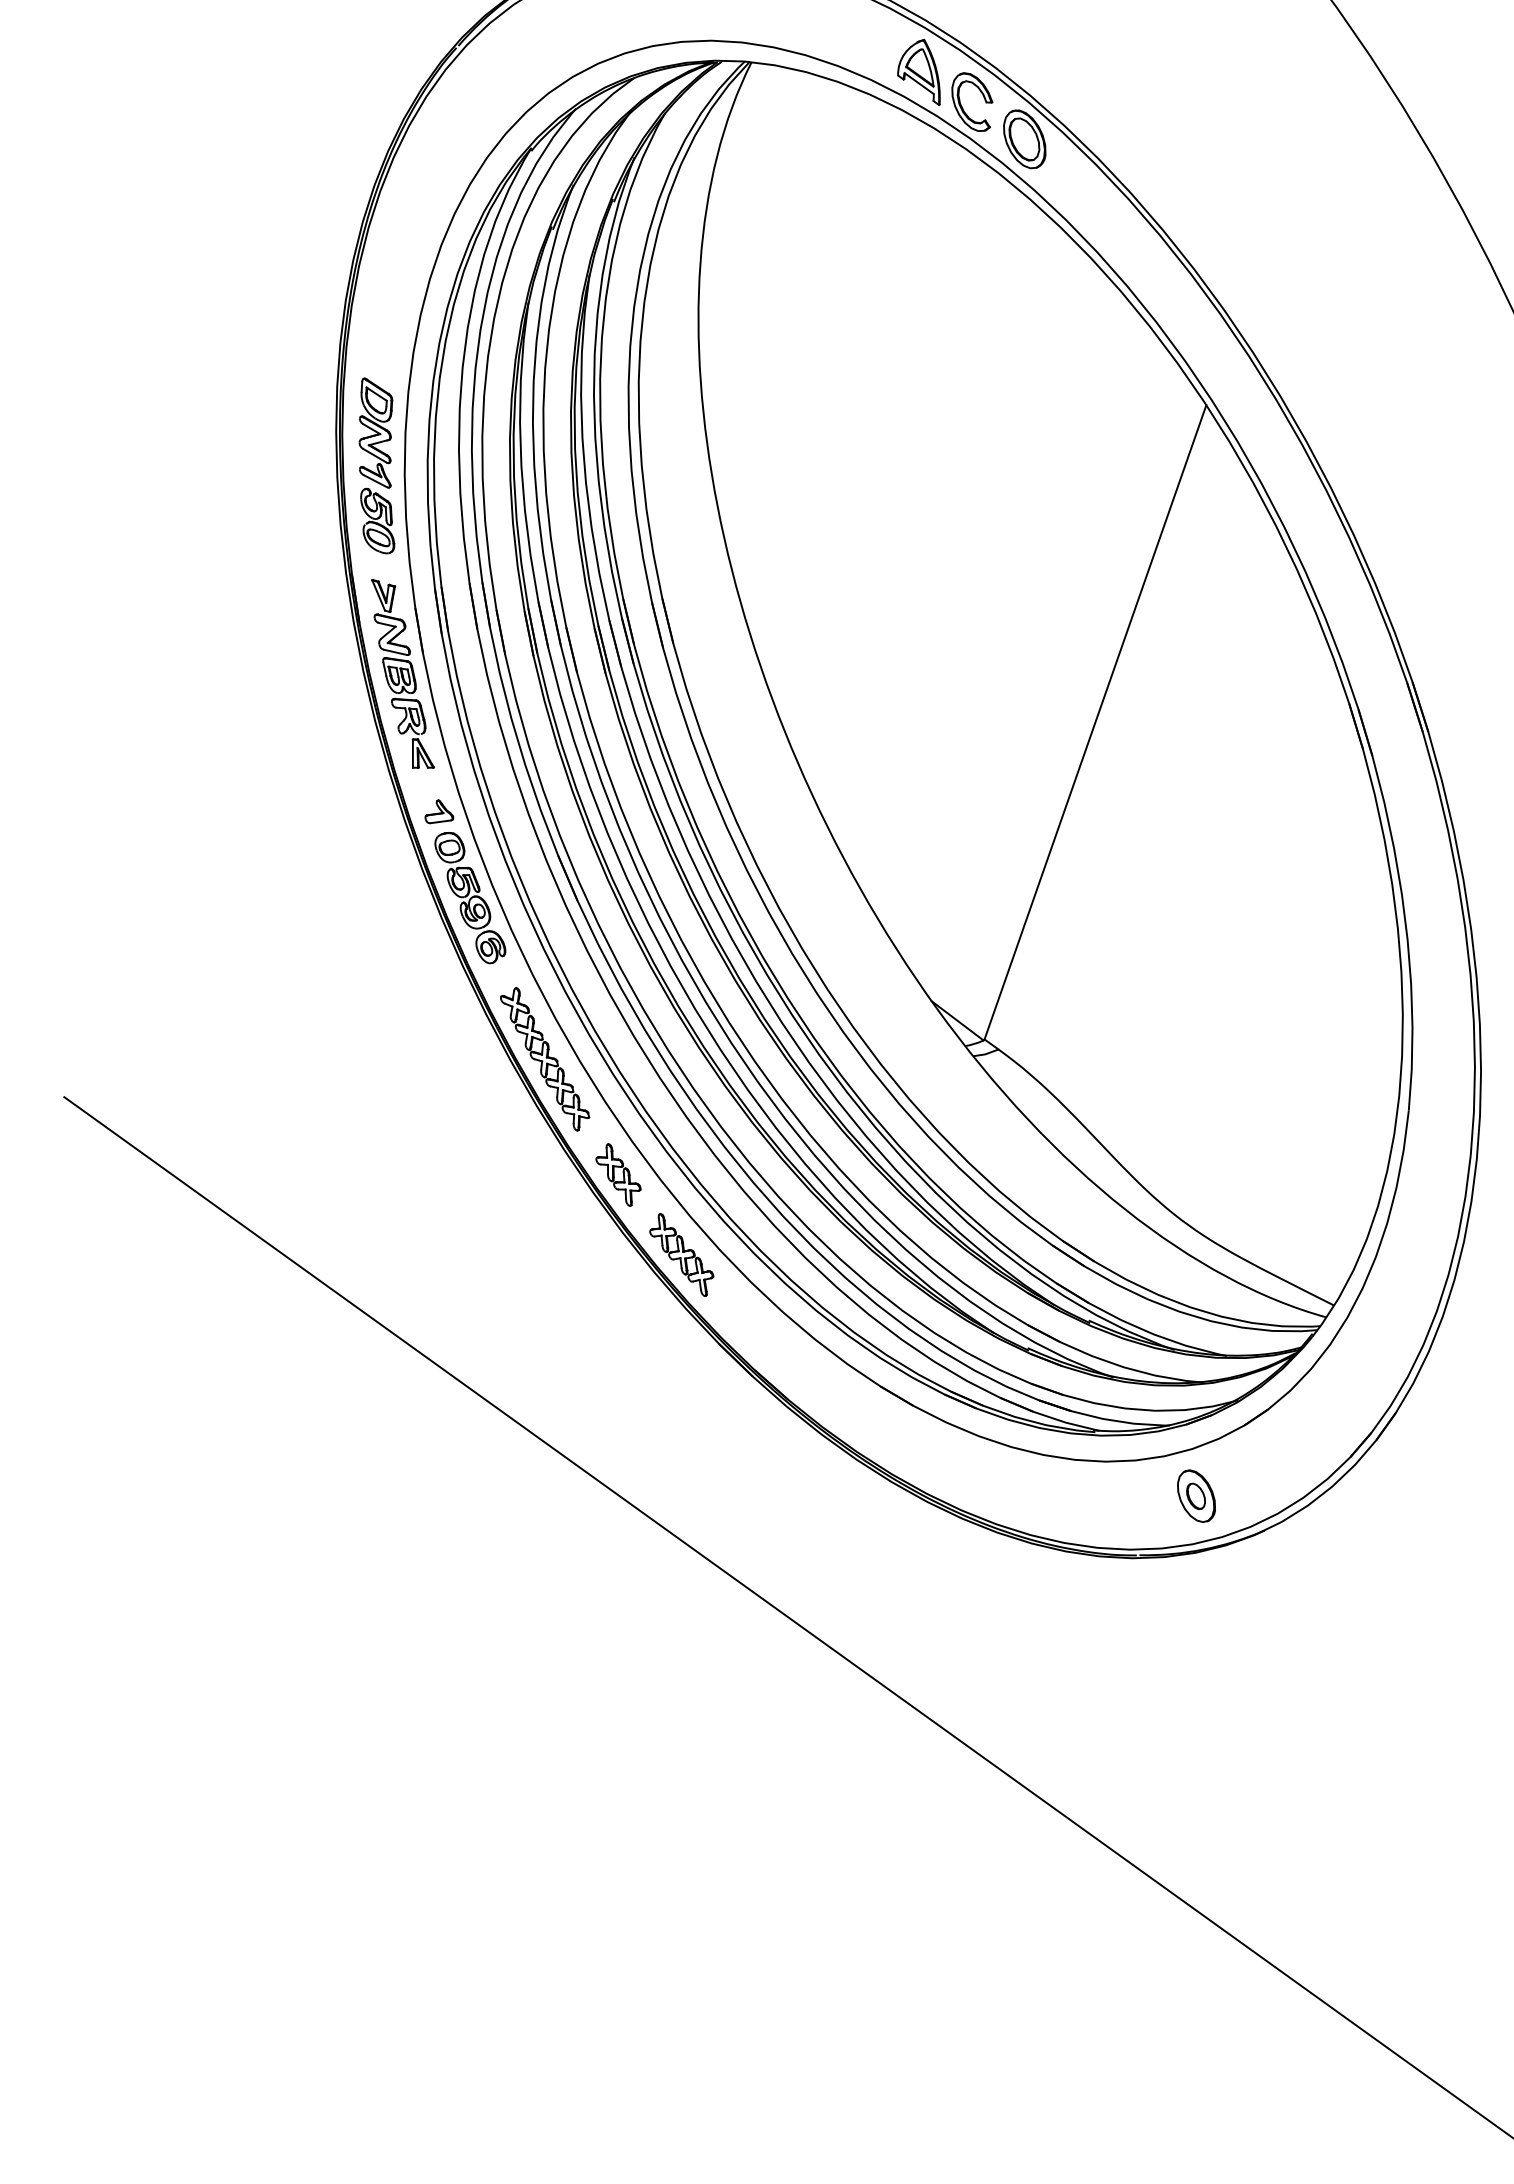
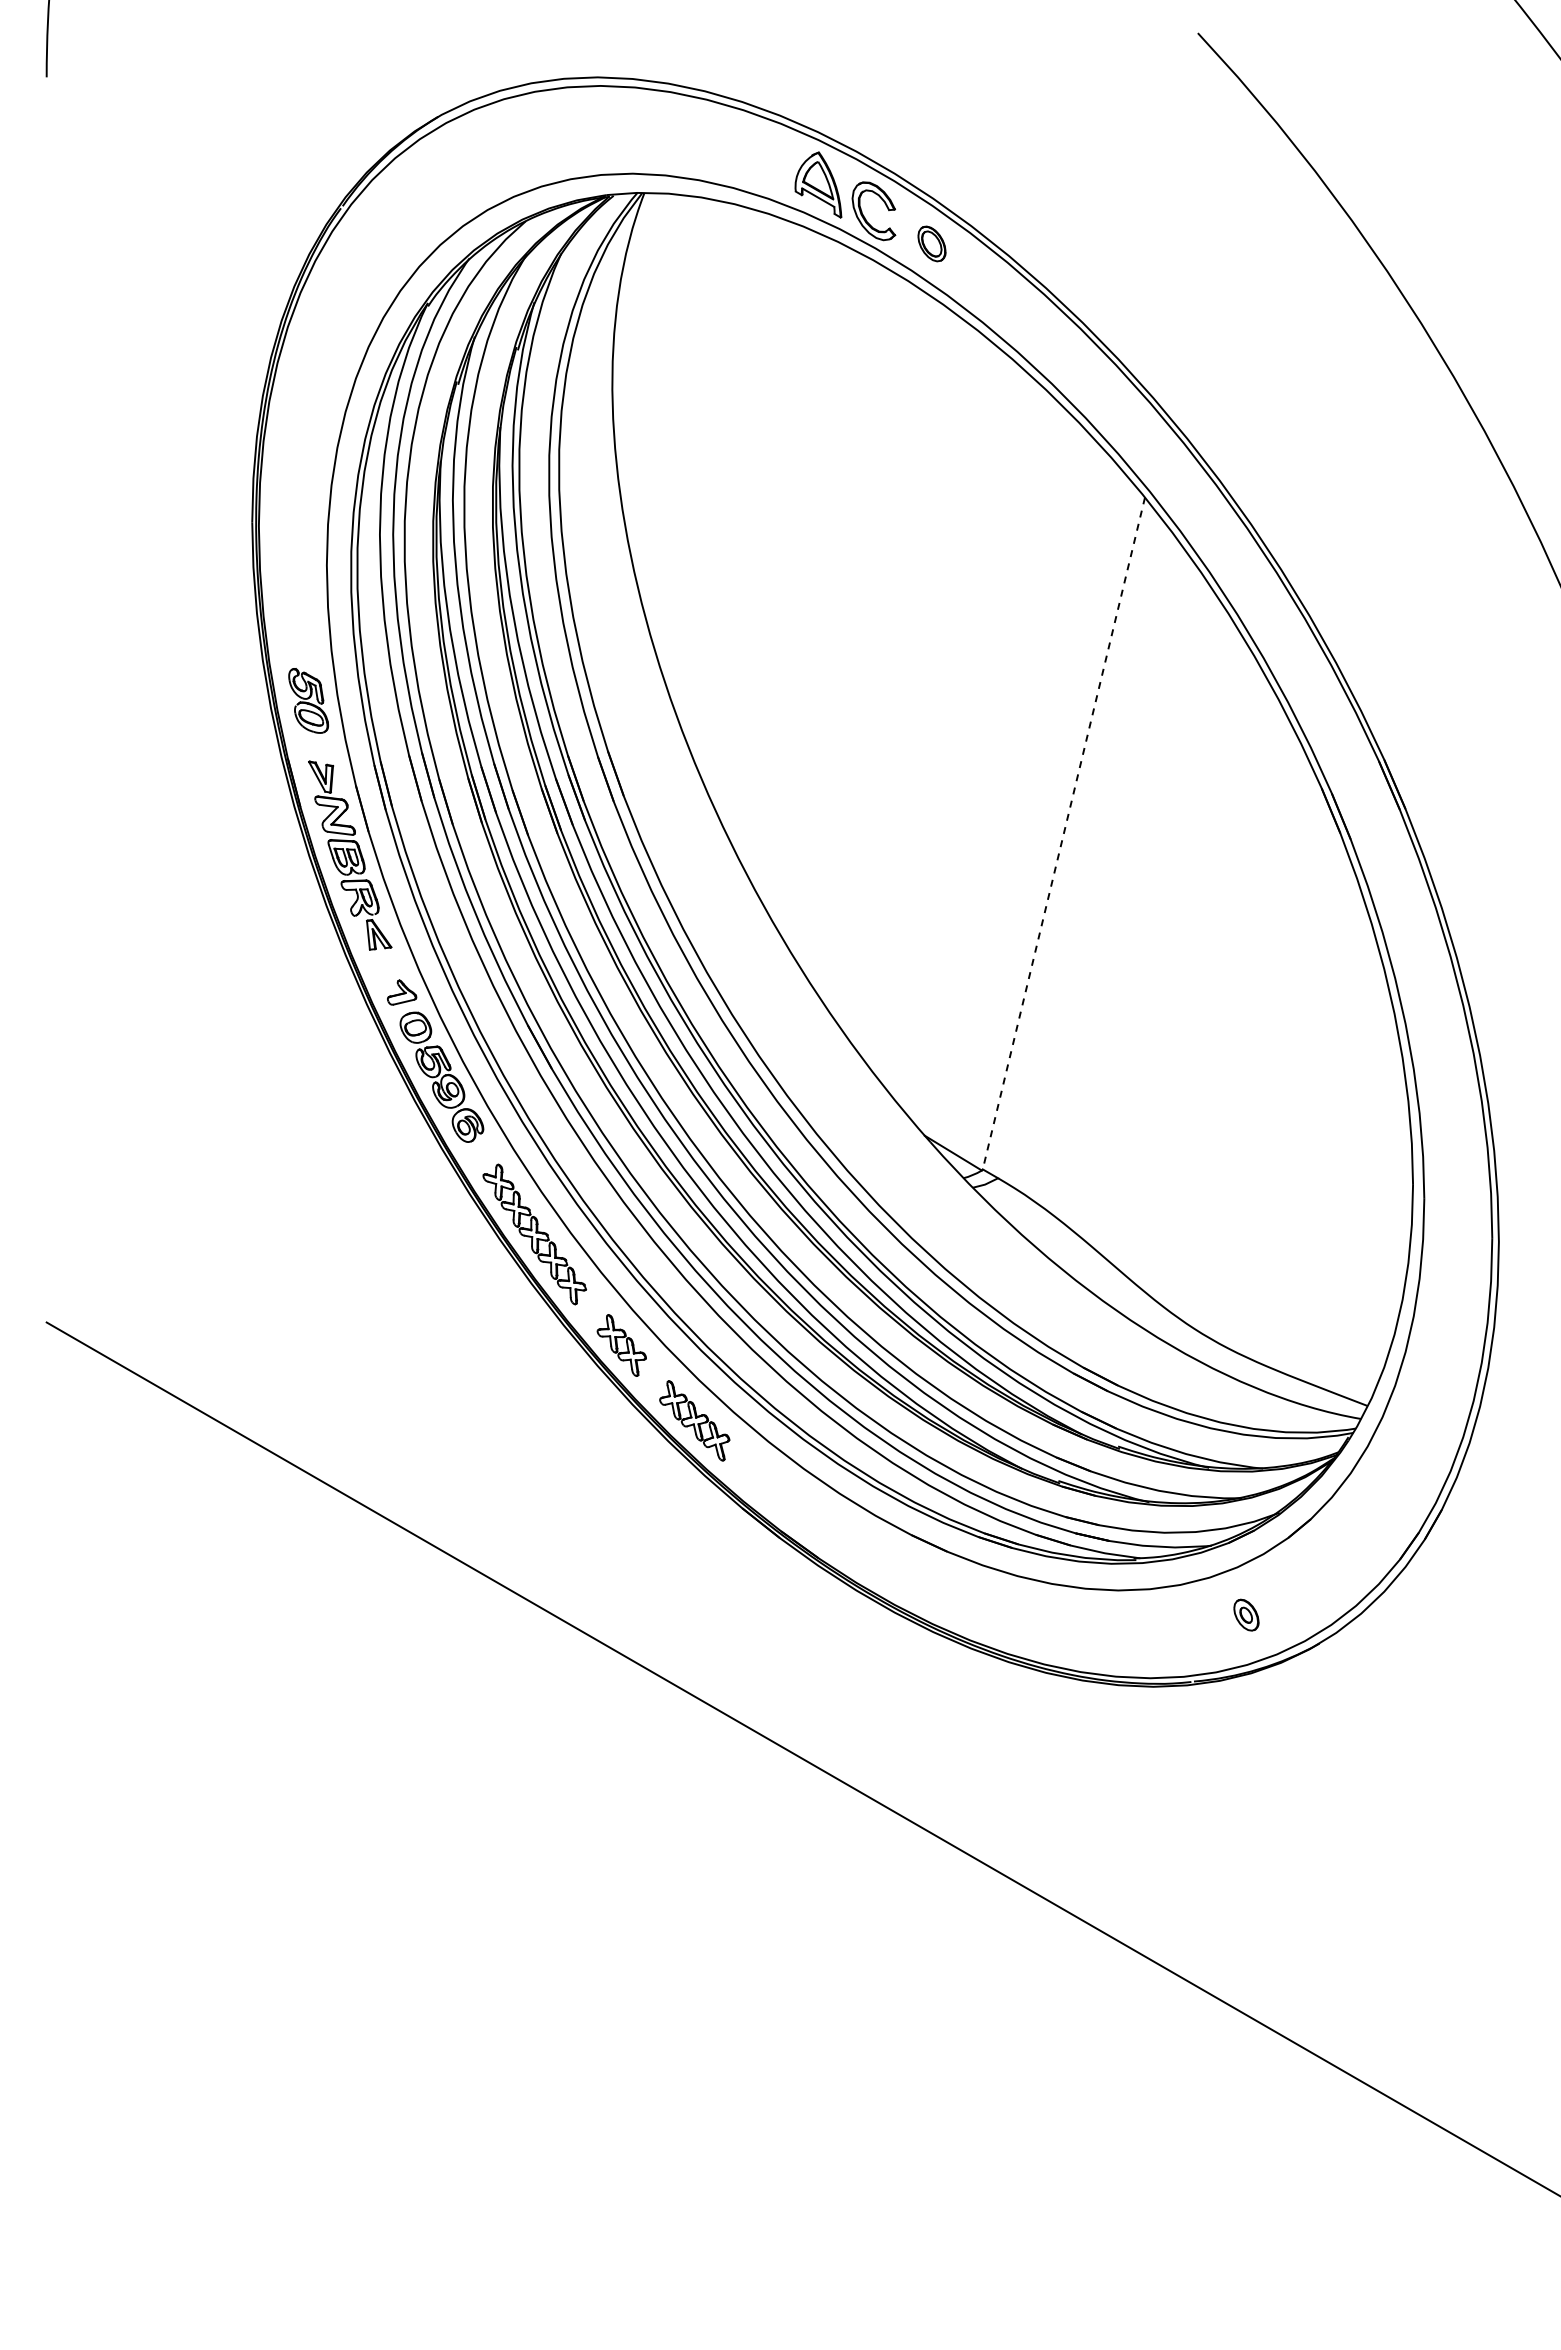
part: (1024, 138) -> (931, 243), size x0.6
part: (376, 432) -> (298, 610), removed
line: (1095, 722) -> (1063, 833), solid -> dashed
part: (1196, 1495) -> (1246, 1614), size x0.6

